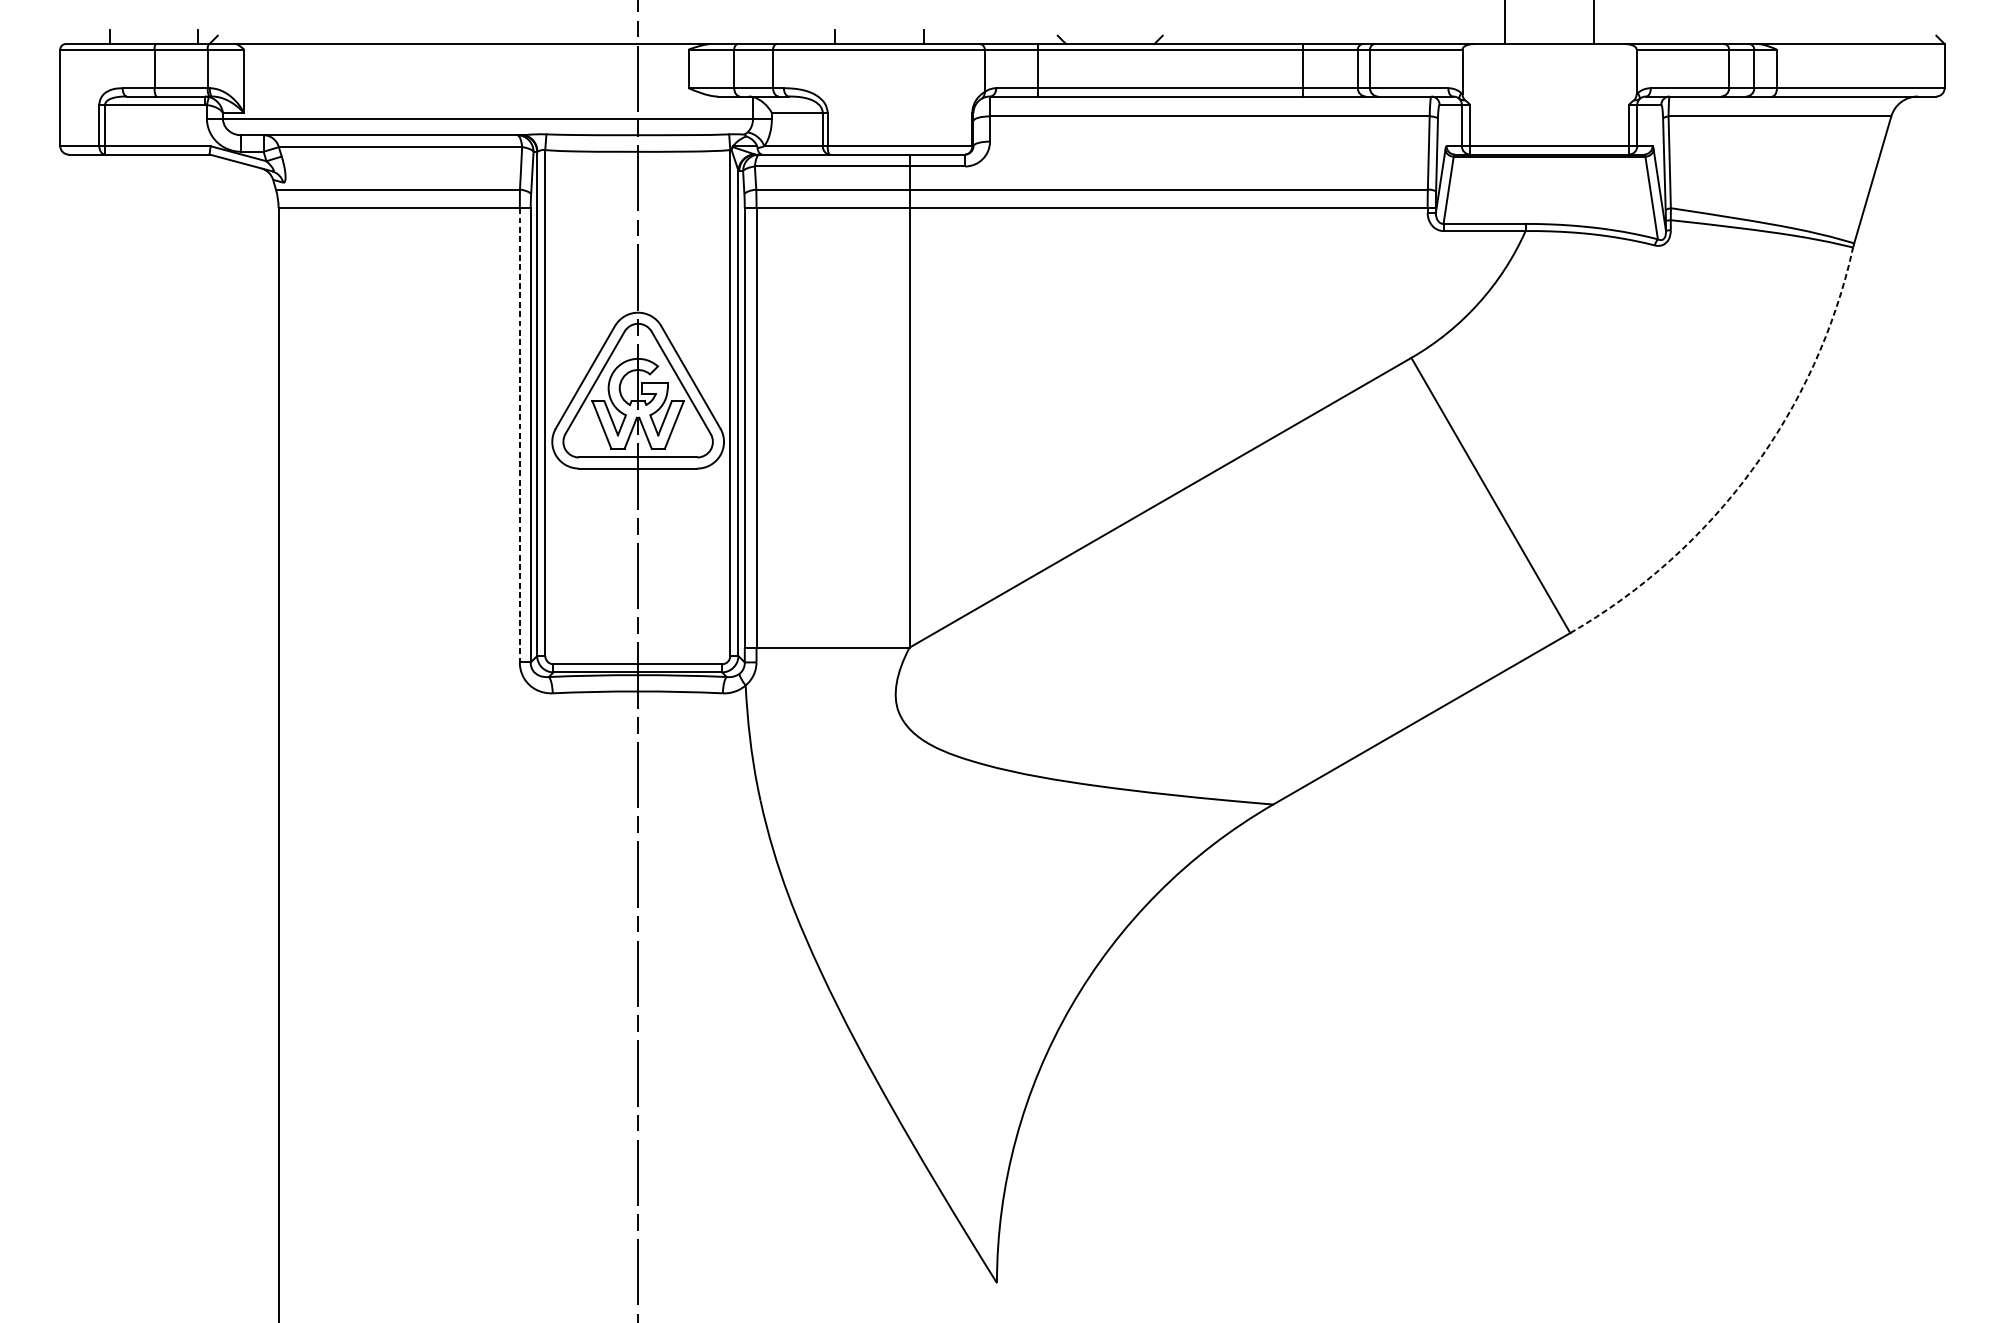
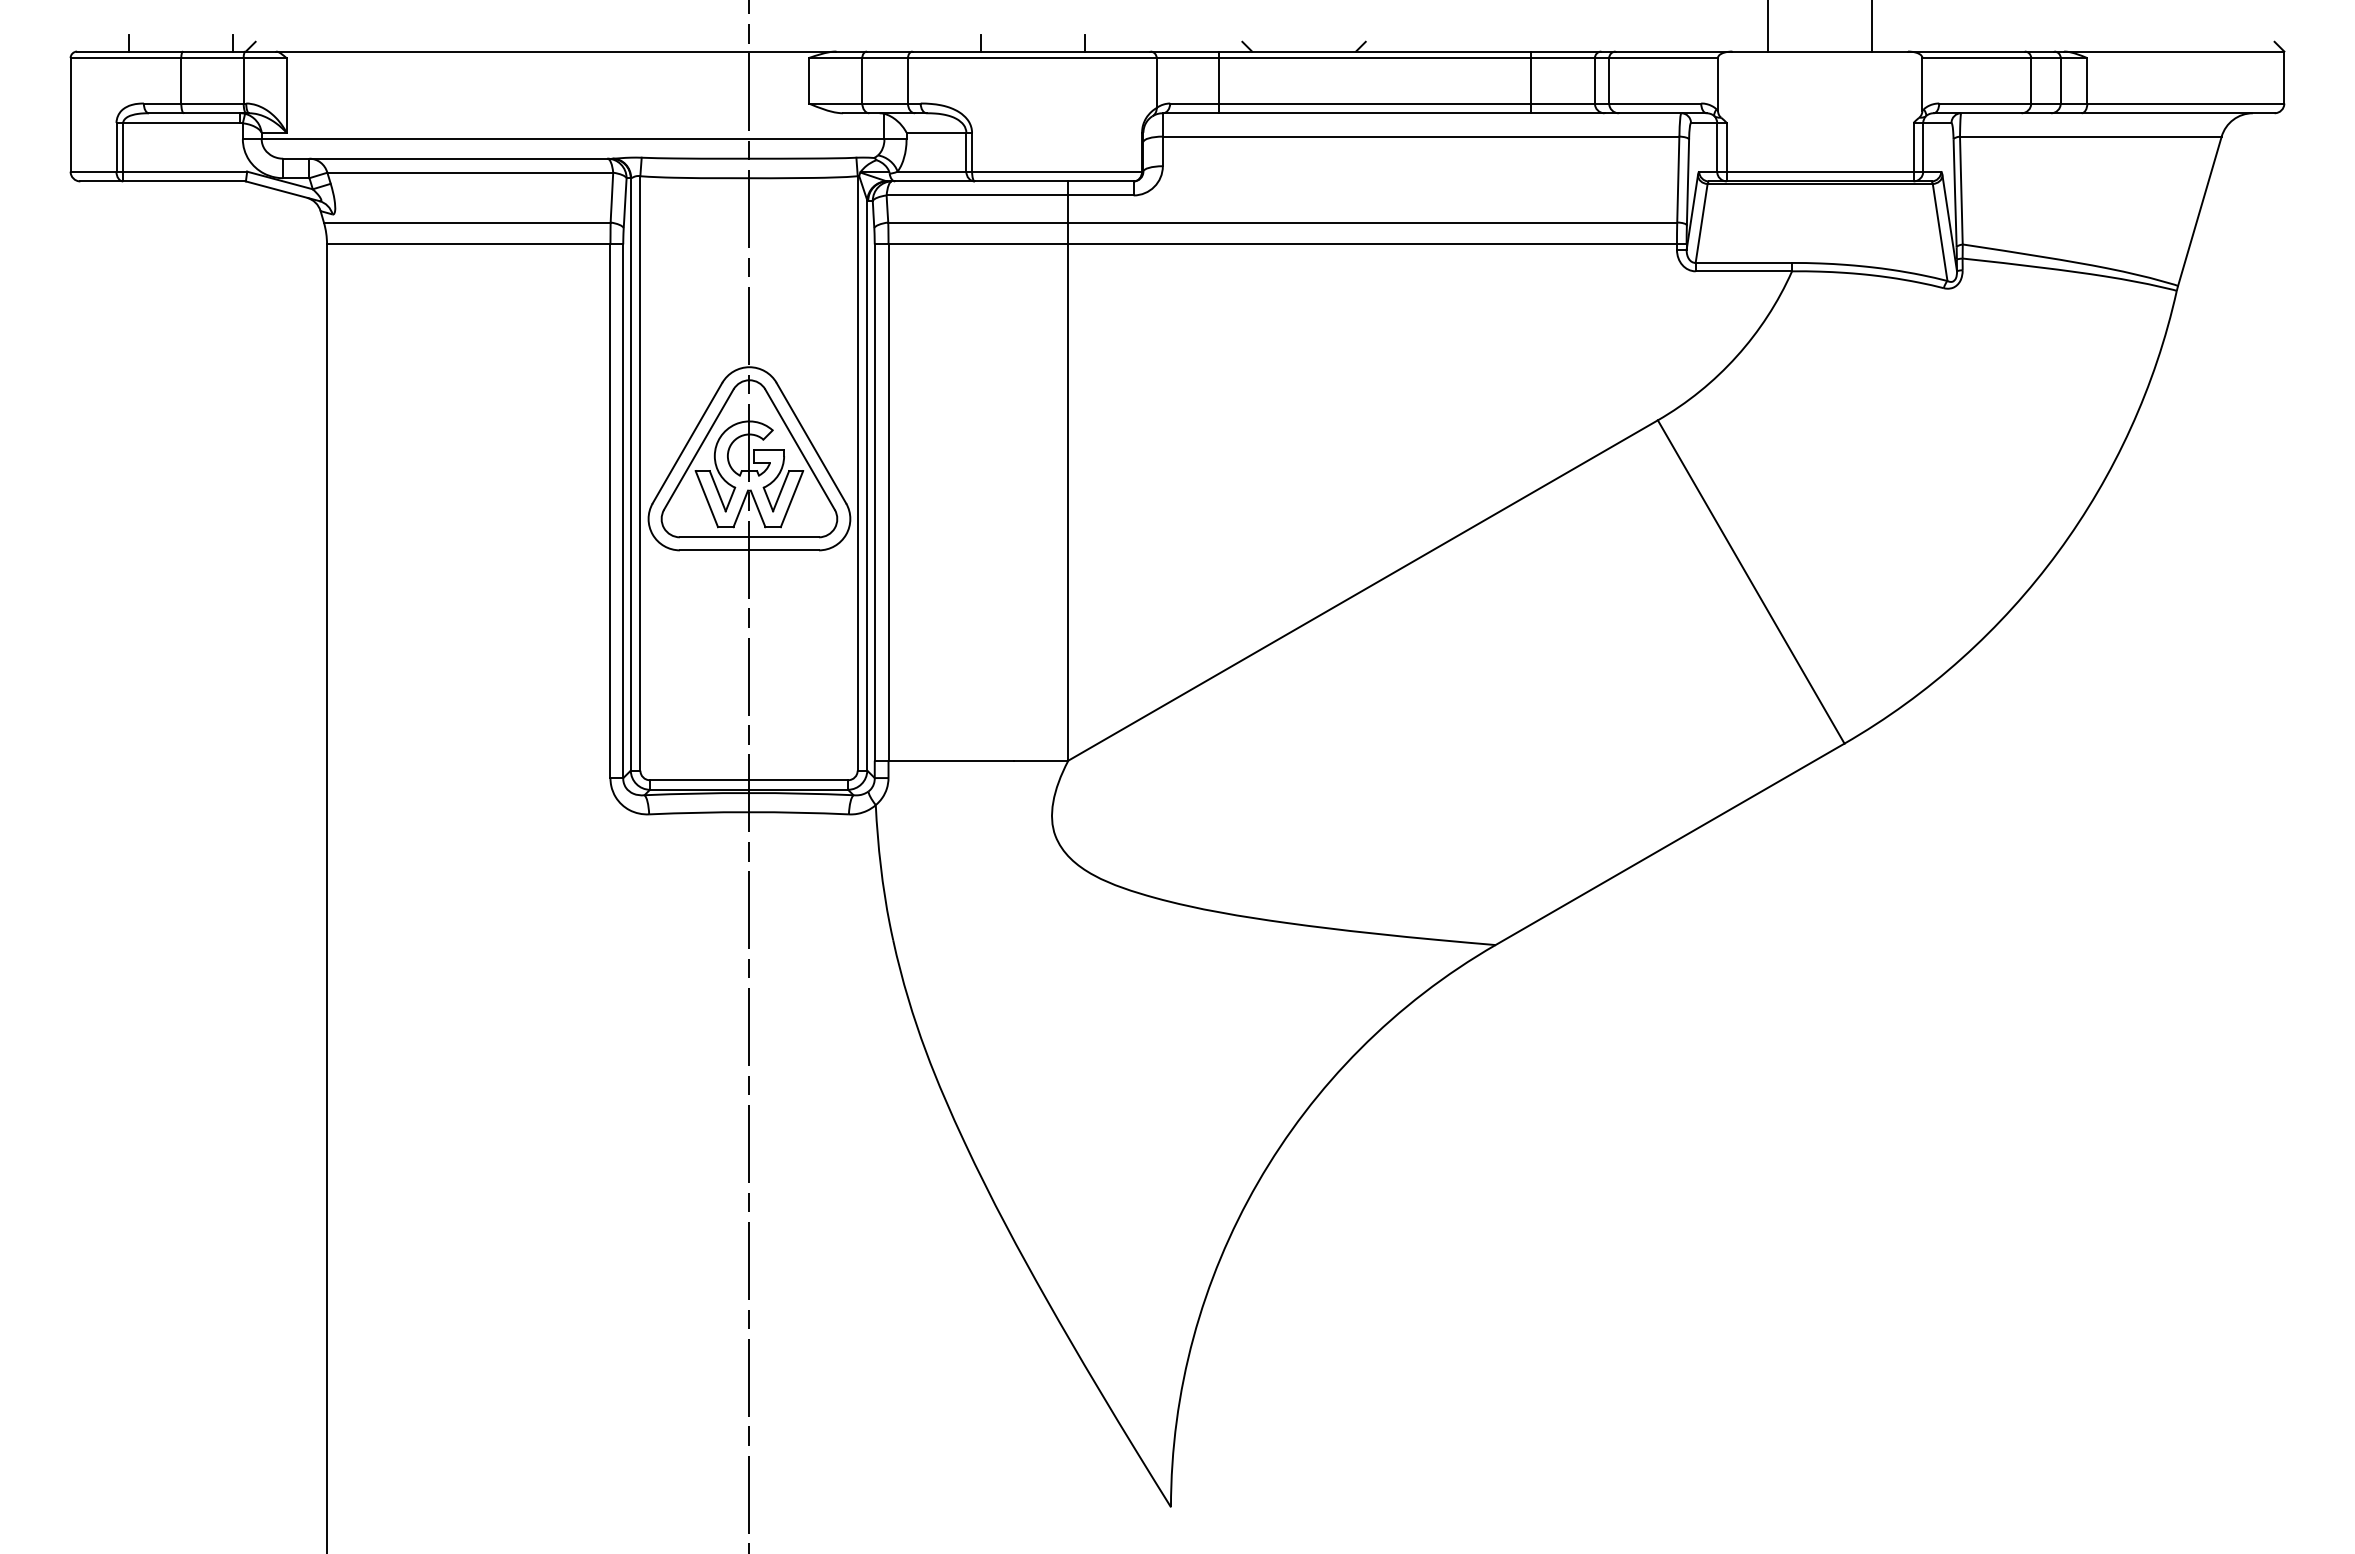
line: (519, 435) -> (610, 511), dashed -> solid
arc: (1752, 470) -> (2058, 552), dashed -> solid

